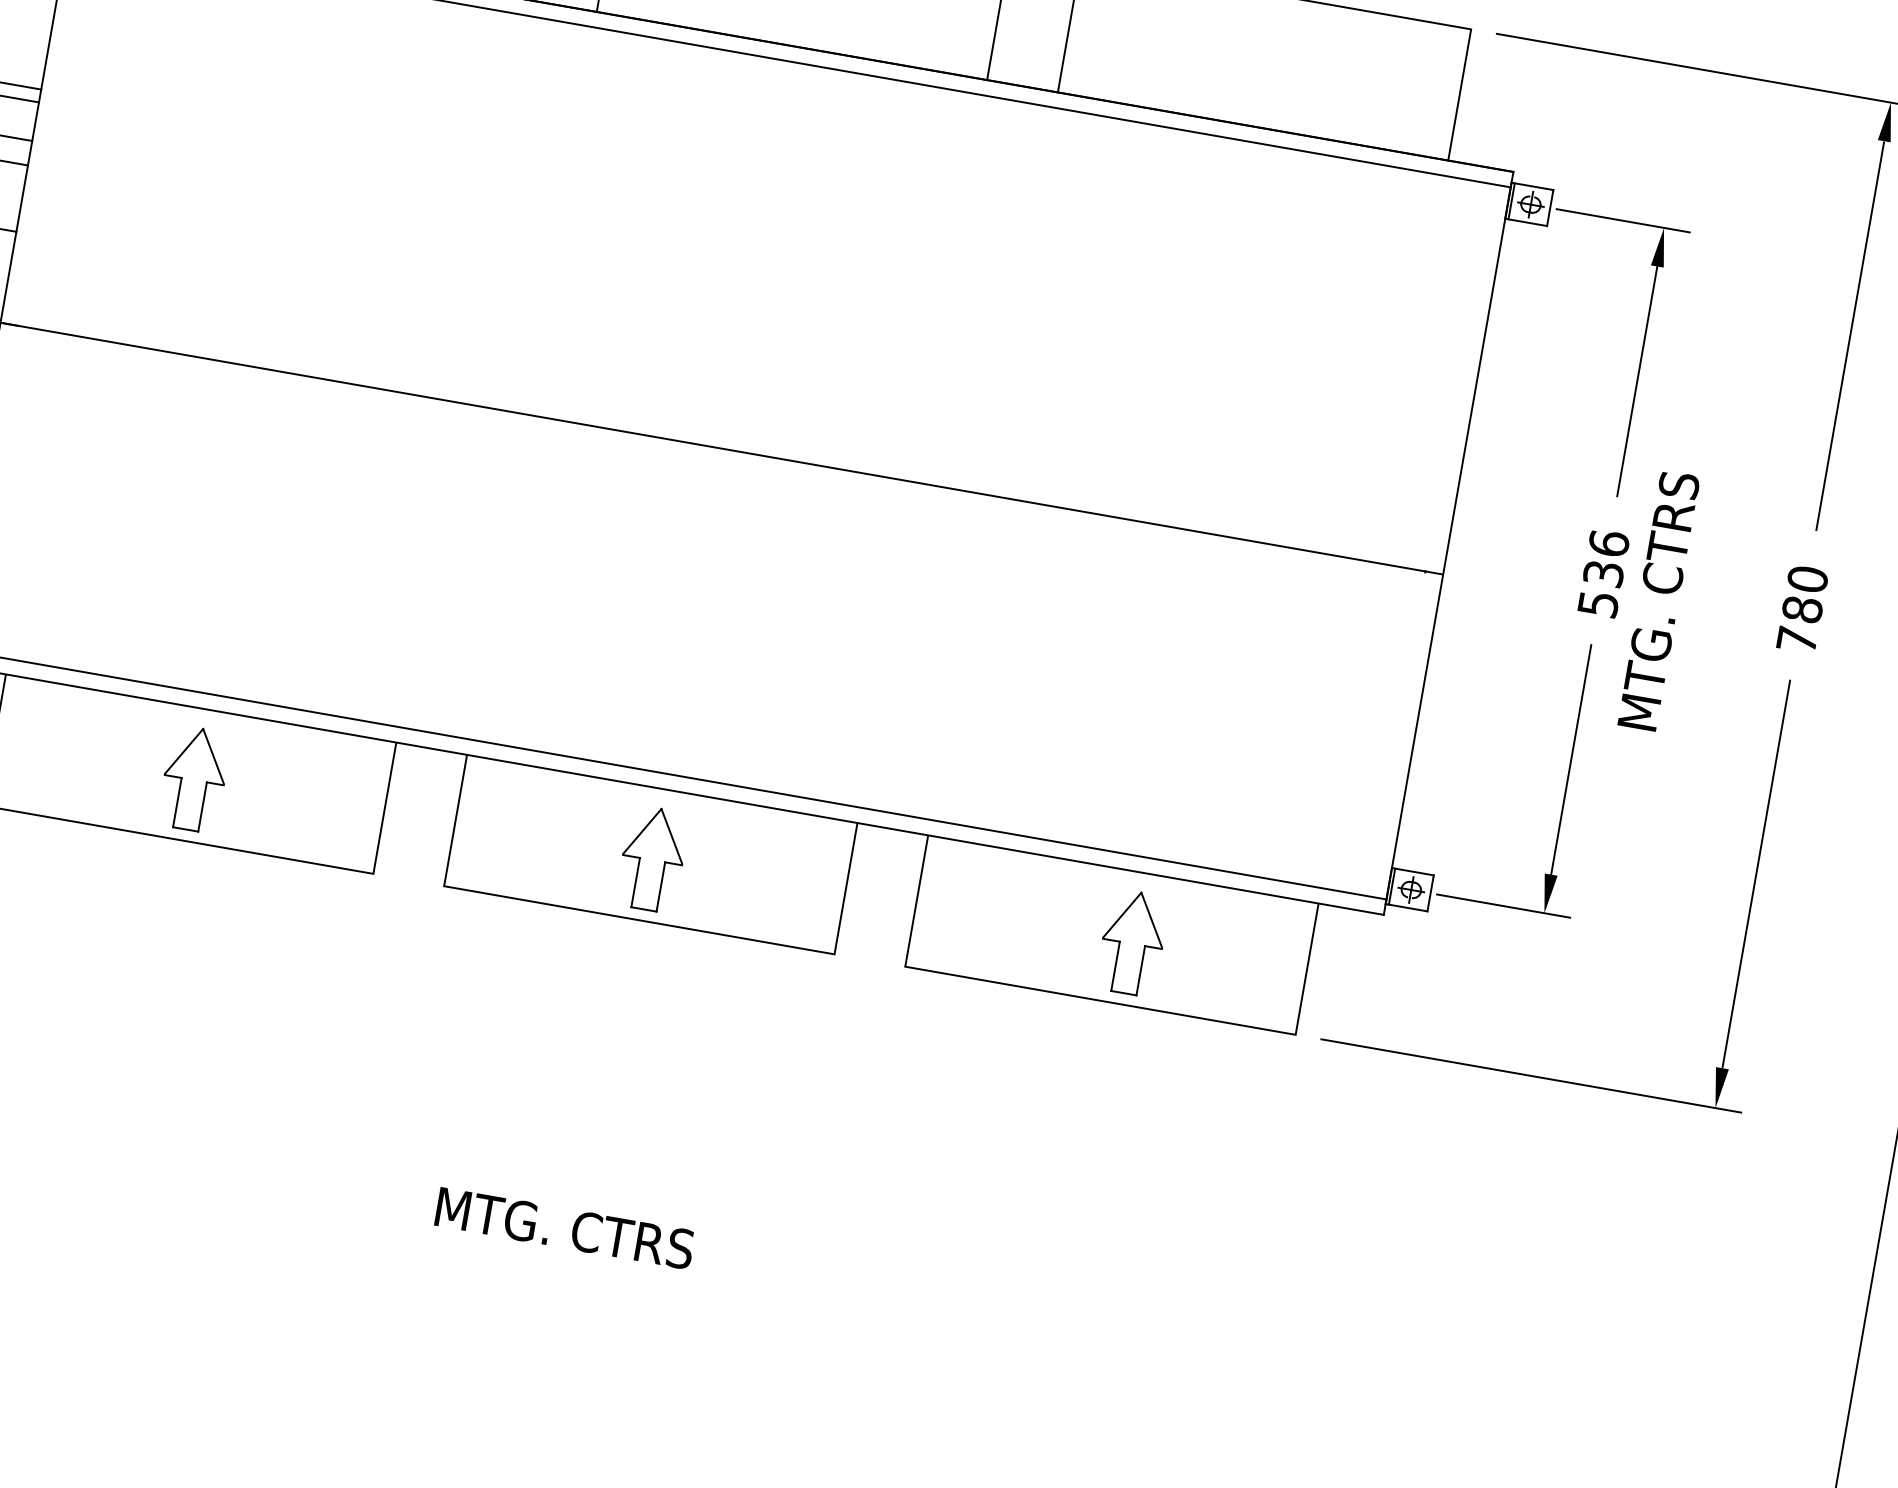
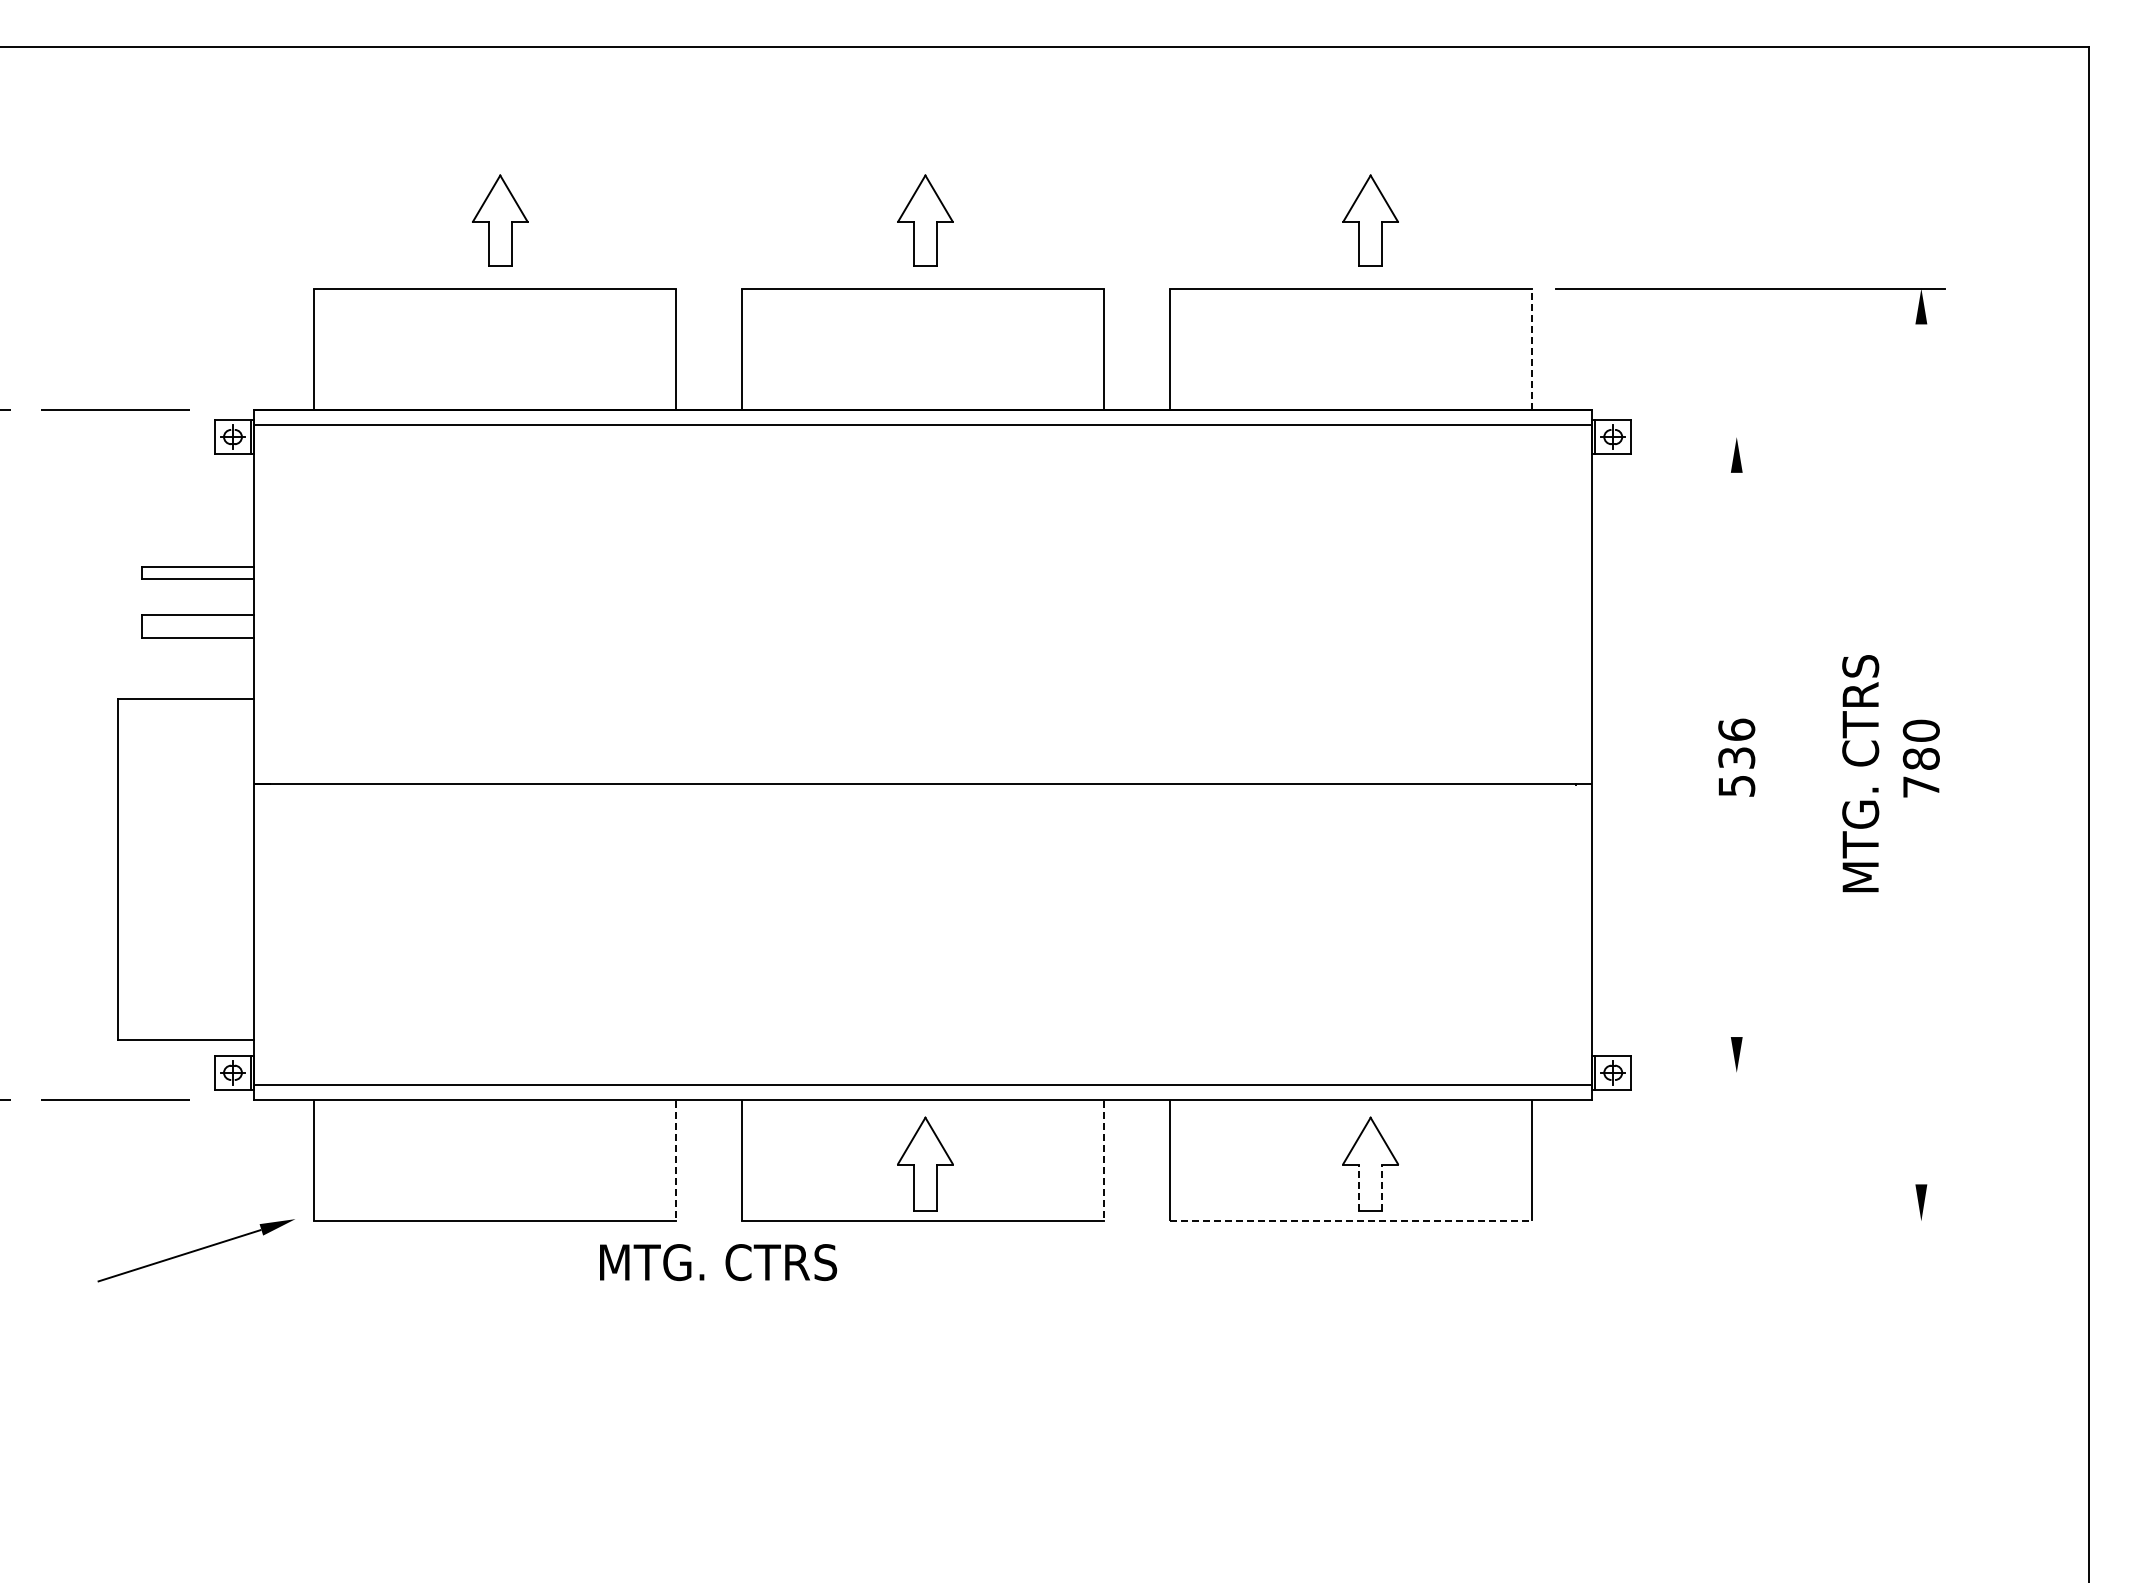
line: (1459, 94) -> (1531, 349), solid -> dashed
line: (1622, 221) -> (1698, 437), removed
line: (1850, 336) -> (1921, 505), removed
line: (1637, 380) -> (1736, 578), removed
text: (1658, 600) -> (1860, 773), moved
line: (1570, 759) -> (1736, 930), removed
part: (193, 778) -> (499, 1163), removed
line: (385, 808) -> (676, 1160), solid -> dashed
line: (1756, 873) -> (1921, 1003), removed
line: (846, 888) -> (1104, 1160), solid -> dashed
line: (1503, 905) -> (1698, 1072), removed
line: (1114, 966) -> (1358, 1188), solid -> dashed
line: (1140, 971) -> (1382, 1188), solid -> dashed
line: (1101, 1000) -> (1351, 1221), solid -> dashed
line: (1531, 1076) -> (1750, 1221), removed
text: (565, 1228) -> (718, 1262), moved

